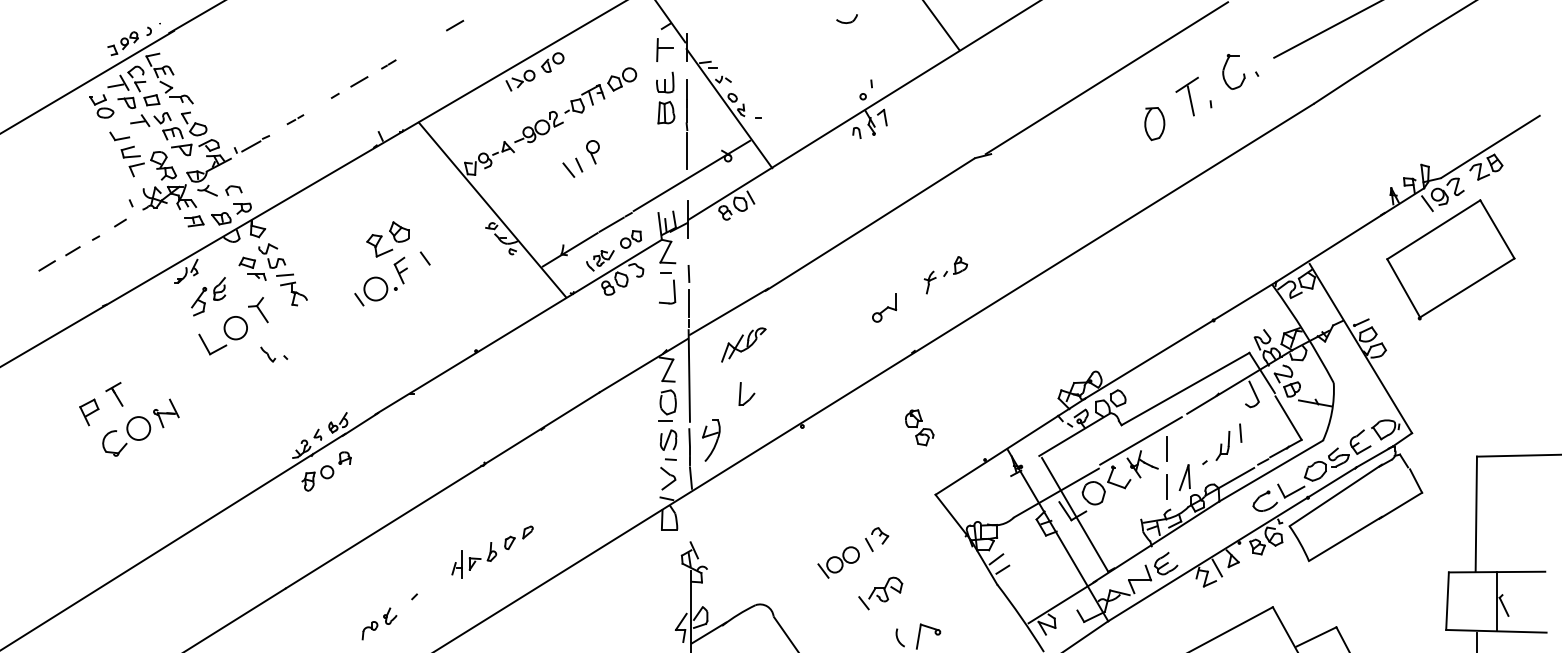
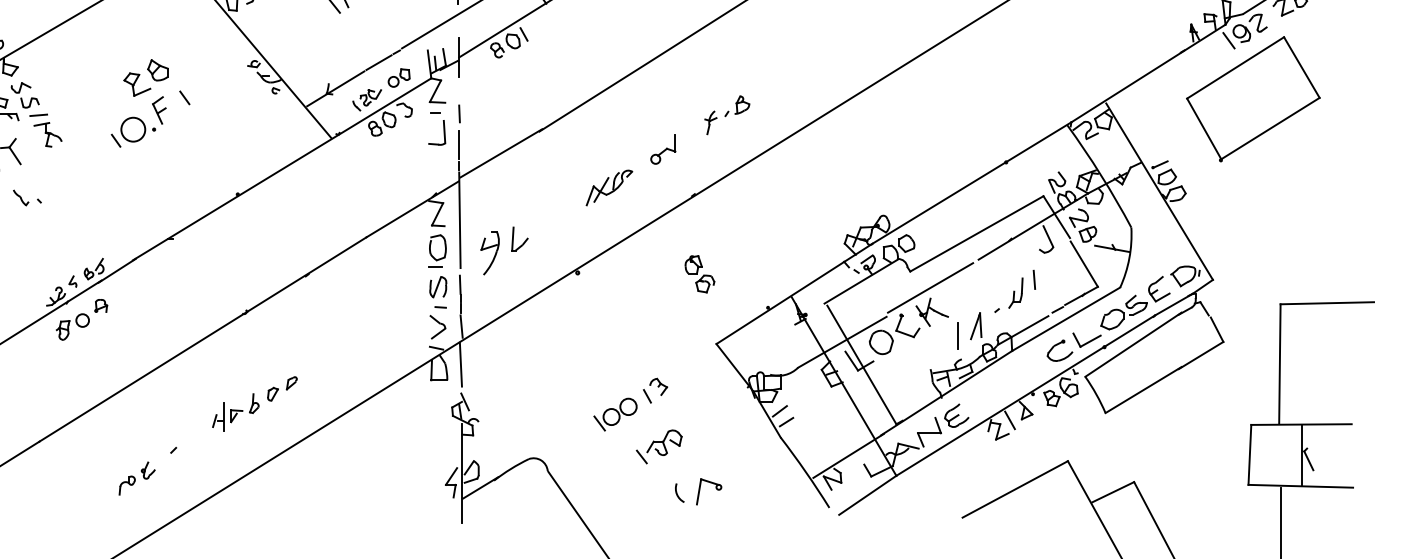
part: (743, 344) -> (609, 187), moved
part: (711, 440) -> (490, 253), moved
line: (1166, 448) -> (957, 295), removed
line: (690, 514) -> (461, 364), added

